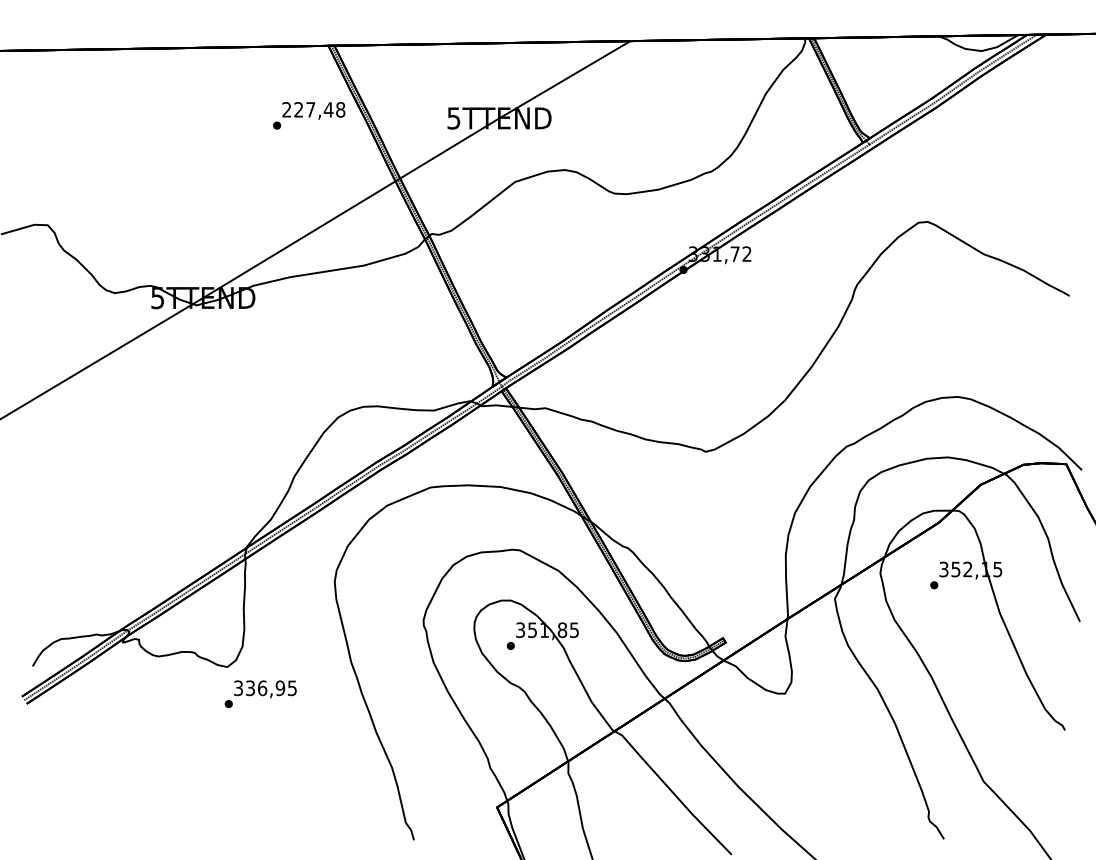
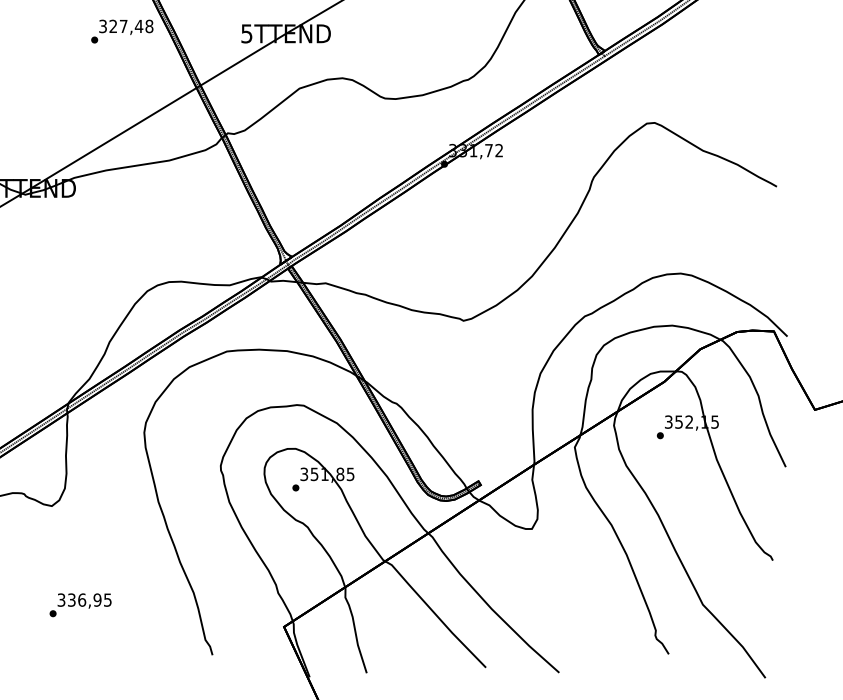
text: (286, 109) -> (102, 26), 227,48 -> 327,48
text: (260, 694) -> (80, 605), moved

